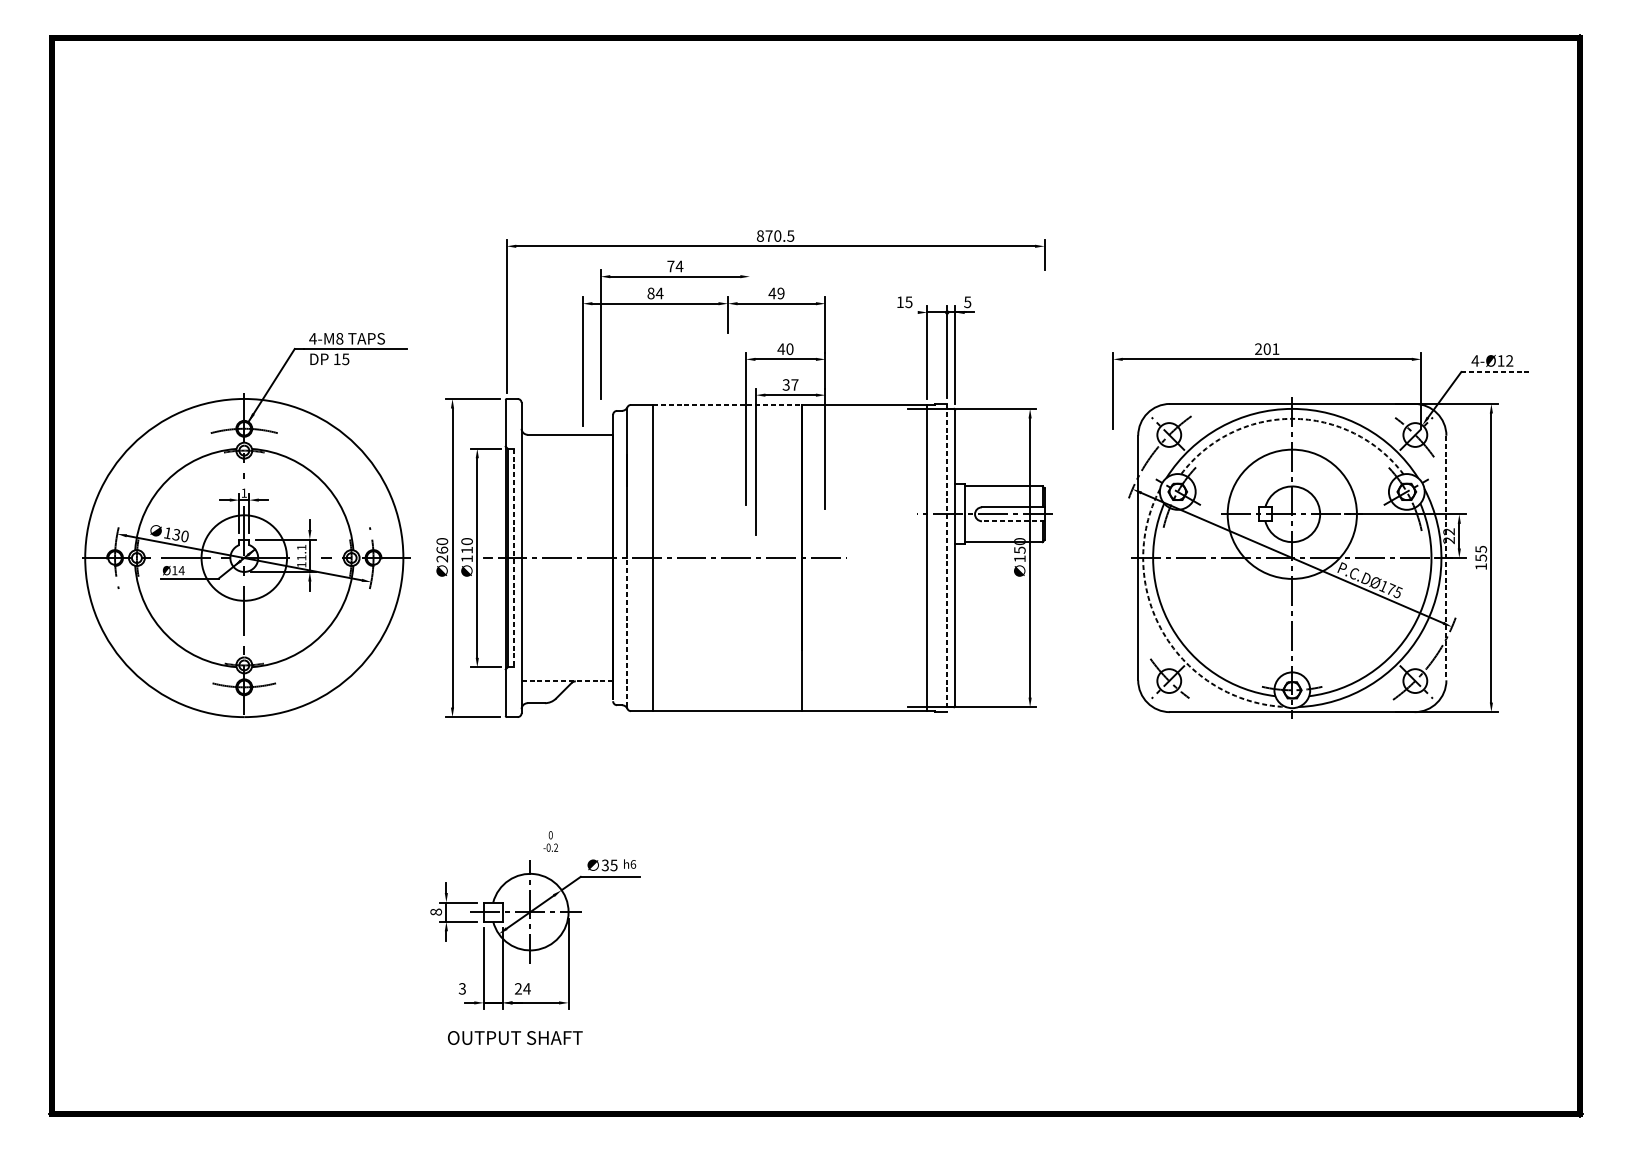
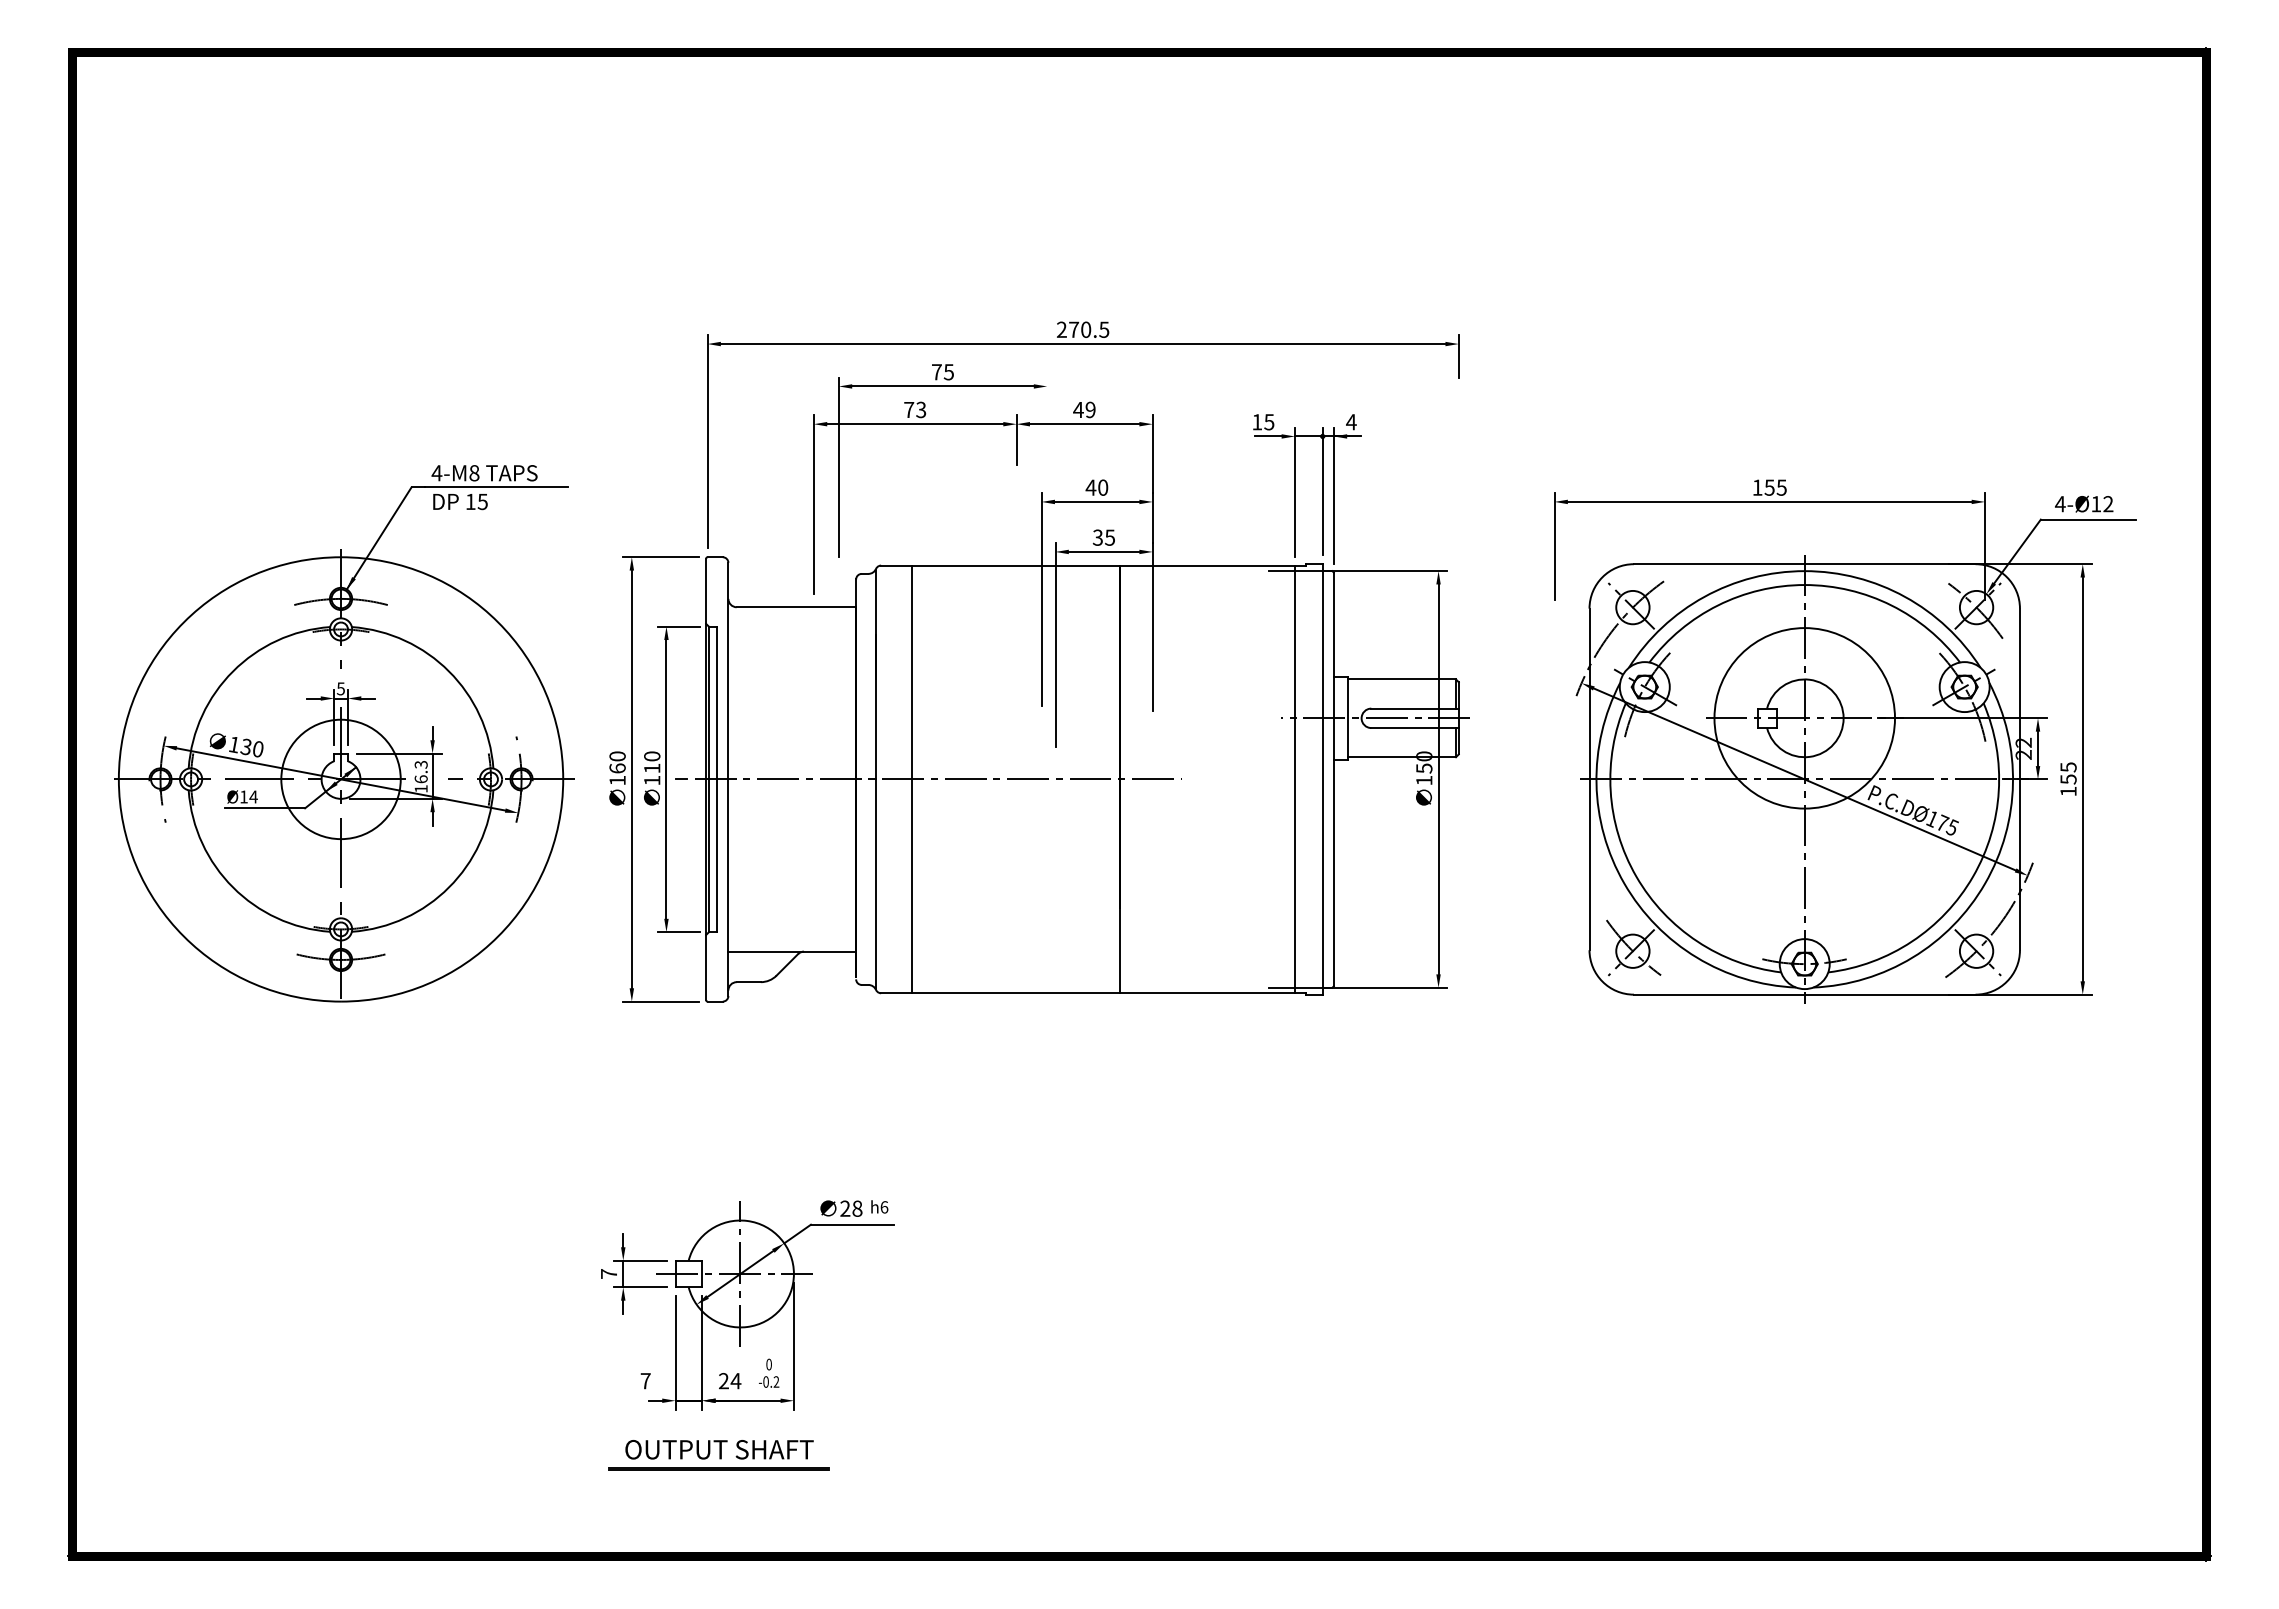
text: (760, 235) -> (1061, 329), 870.5 -> 270.5
text: (679, 266) -> (948, 372), 74 -> 75
text: (655, 293) -> (915, 409), 84 -> 73
text: (967, 302) -> (1351, 422), 5 -> 4
line: (907, 312) -> (1267, 436), added
text: (1267, 349) -> (1769, 487), 201 -> 155
line: (1495, 371) -> (2088, 519), dashed -> solid
text: (795, 384) -> (1110, 537), 37 -> 35
line: (727, 404) -> (1016, 565), dashed -> solid
arc: (1292, 419) -> (1804, 585), dashed -> solid
text: (243, 492) -> (340, 688), 1 -> 5
line: (1013, 521) -> (1415, 728), dashed -> solid
text: (301, 553) -> (420, 772), 11.1 -> 16.3
text: (442, 558) -> (617, 780), 260 -> 160
line: (513, 558) -> (717, 779), dashed -> solid
line: (947, 558) -> (1322, 779), dashed -> solid
line: (1446, 558) -> (2019, 779), dashed -> solid
line: (626, 632) -> (875, 883), dashed -> solid
arc: (1163, 632) -> (1624, 883), dashed -> solid
line: (567, 681) -> (792, 951), dashed -> solid
text: (551, 840) -> (769, 1372), moved
text: (609, 865) -> (851, 1208), 35 -> 28
text: (435, 911) -> (608, 1273), 8 -> 7
text: (462, 989) -> (645, 1381), 3 -> 7
line: (514, 1051) -> (718, 1468), added

